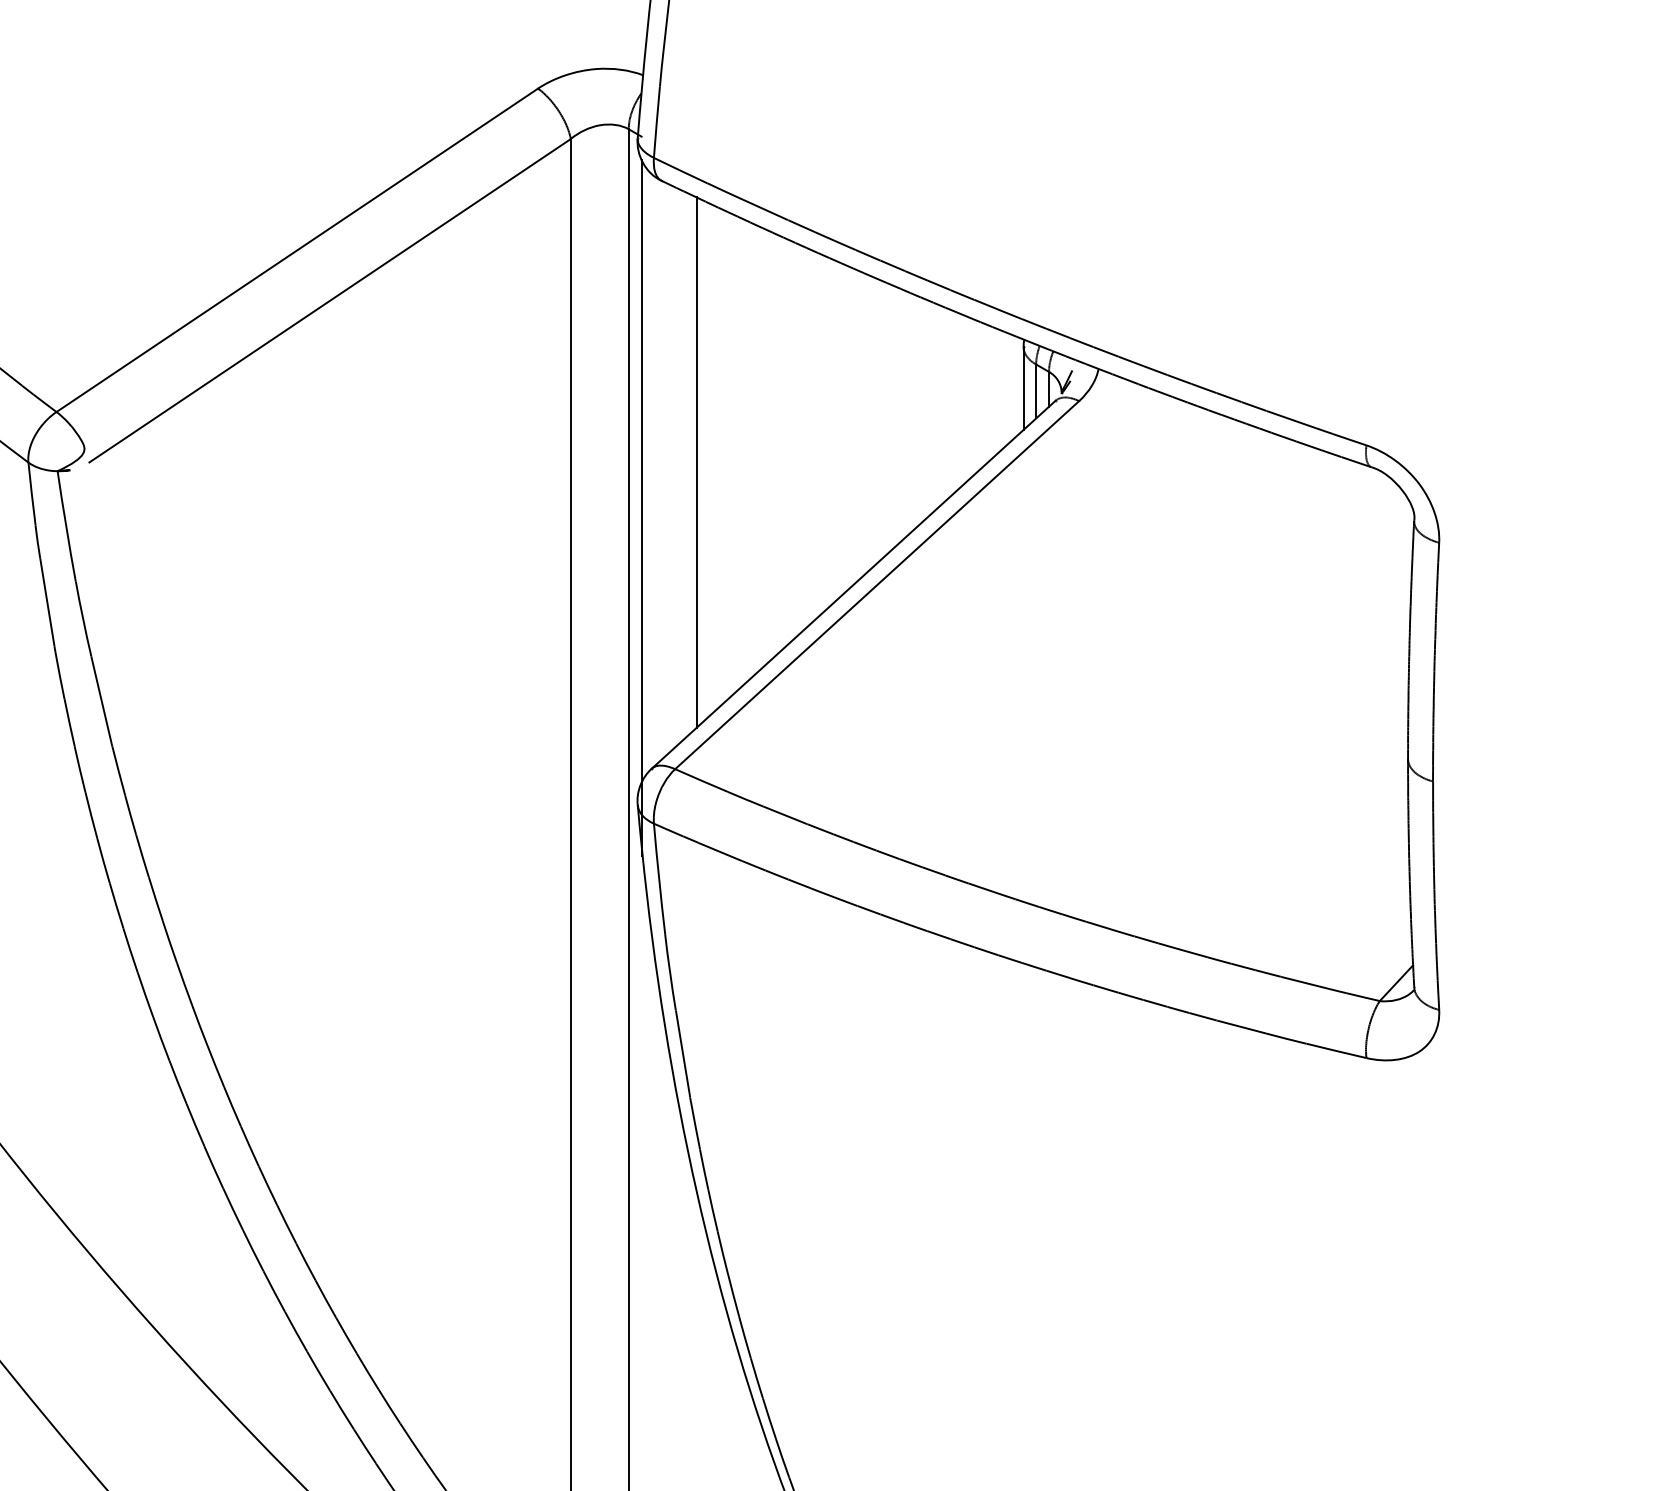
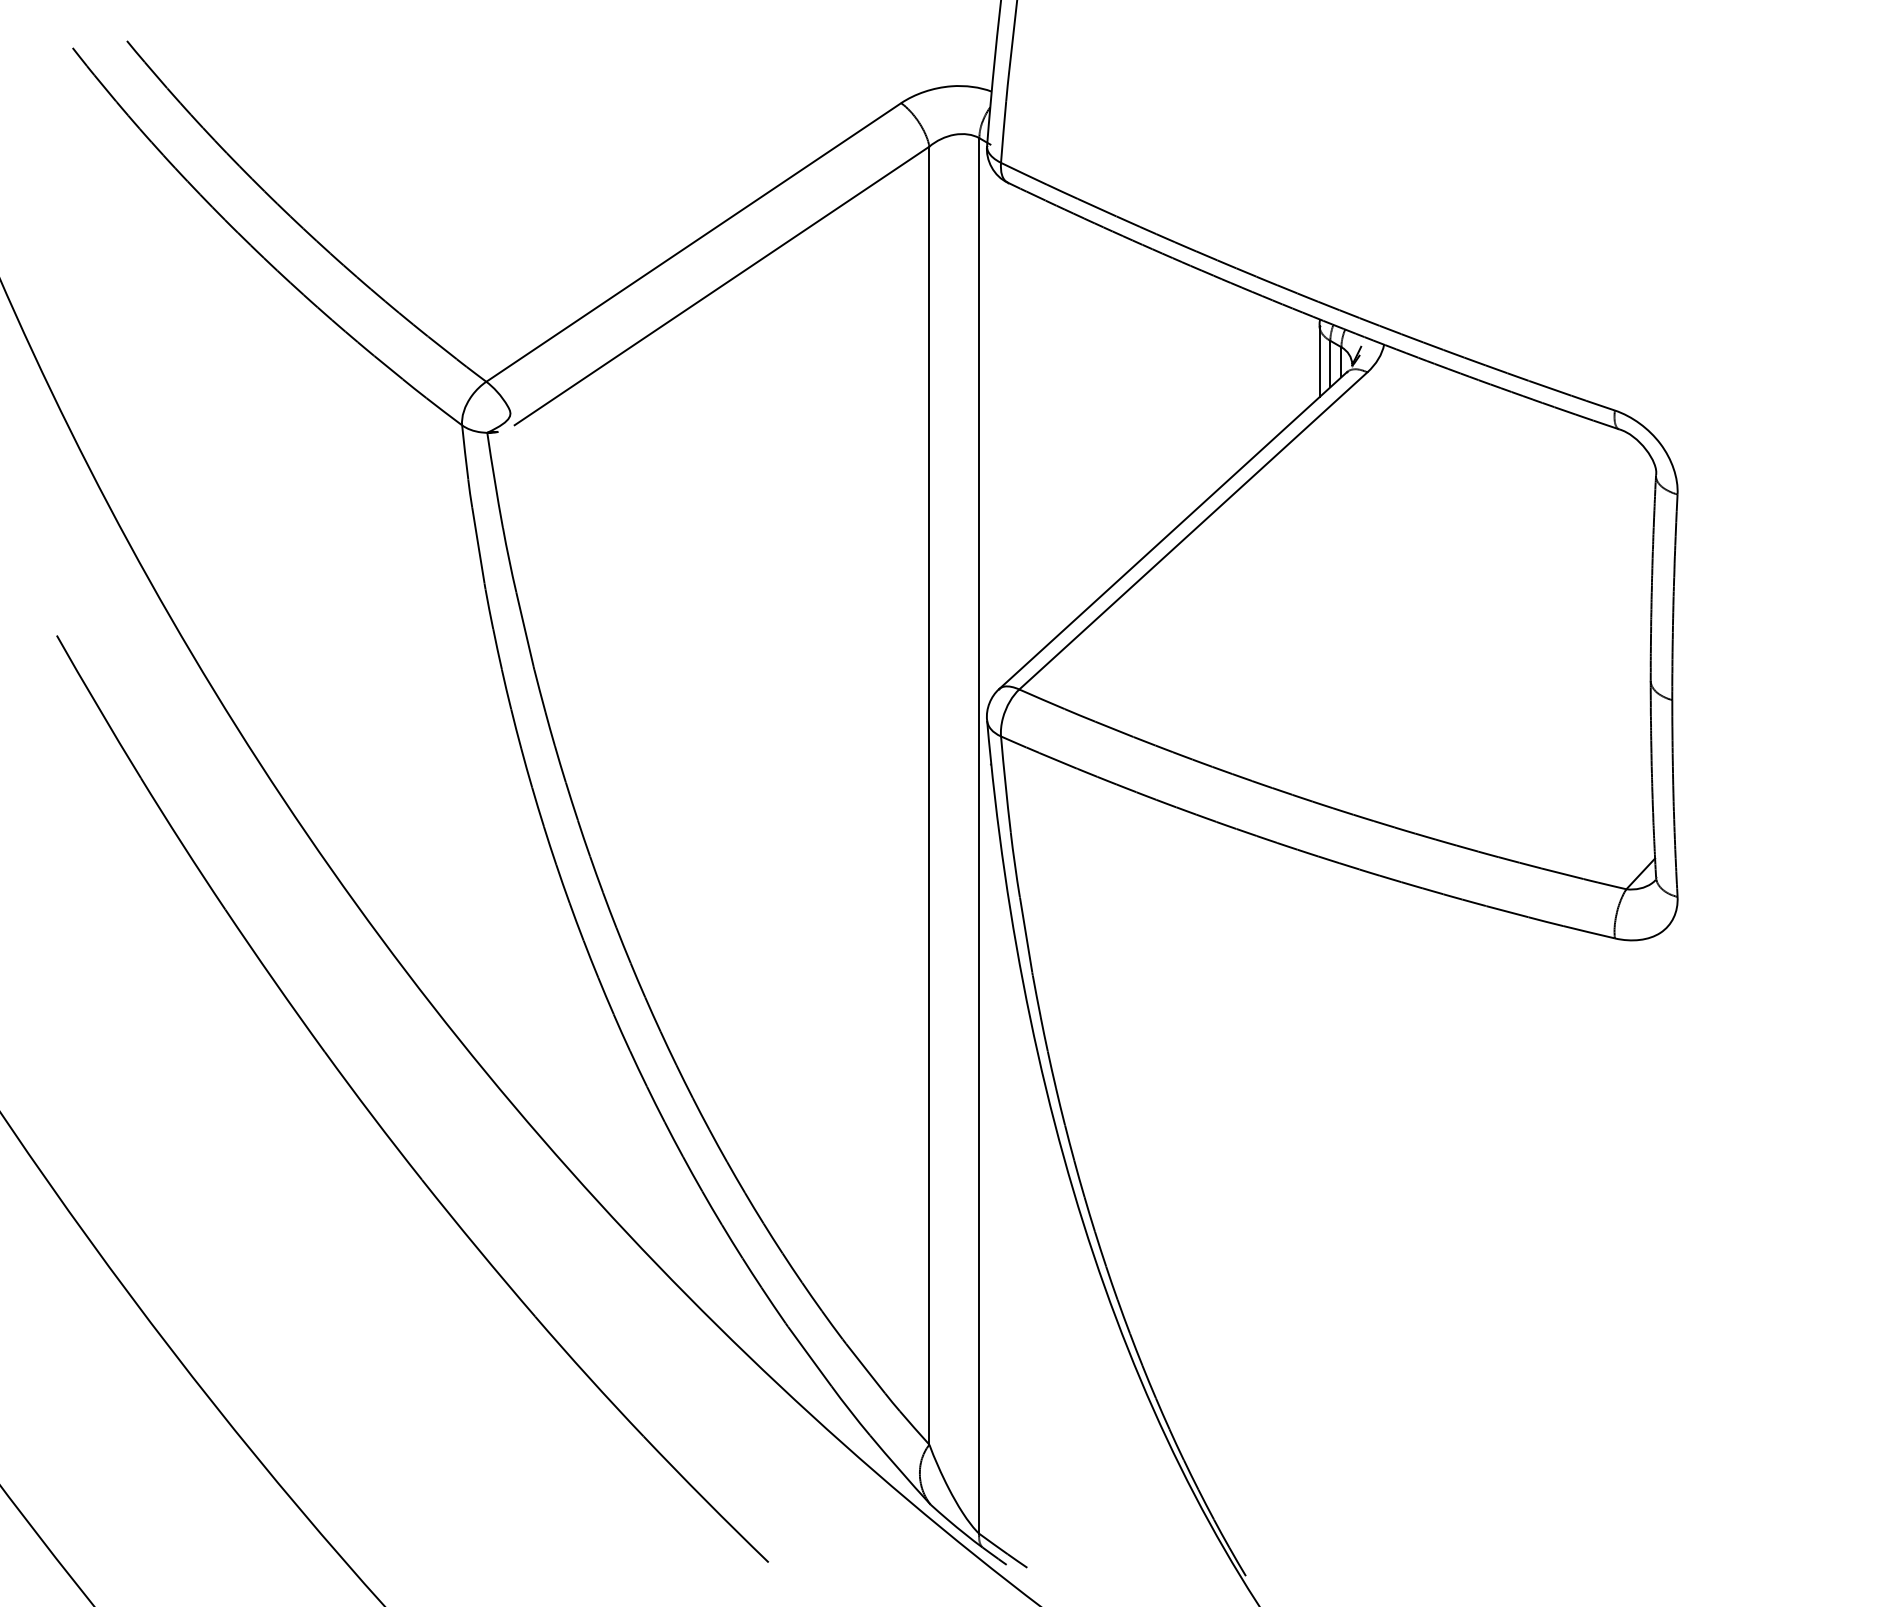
line: (696, 461) -> (1037, 424), removed
line: (641, 508) -> (990, 464), removed

